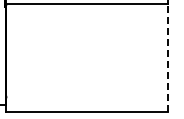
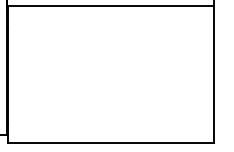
line: (167, 58) -> (213, 74), dashed -> solid

